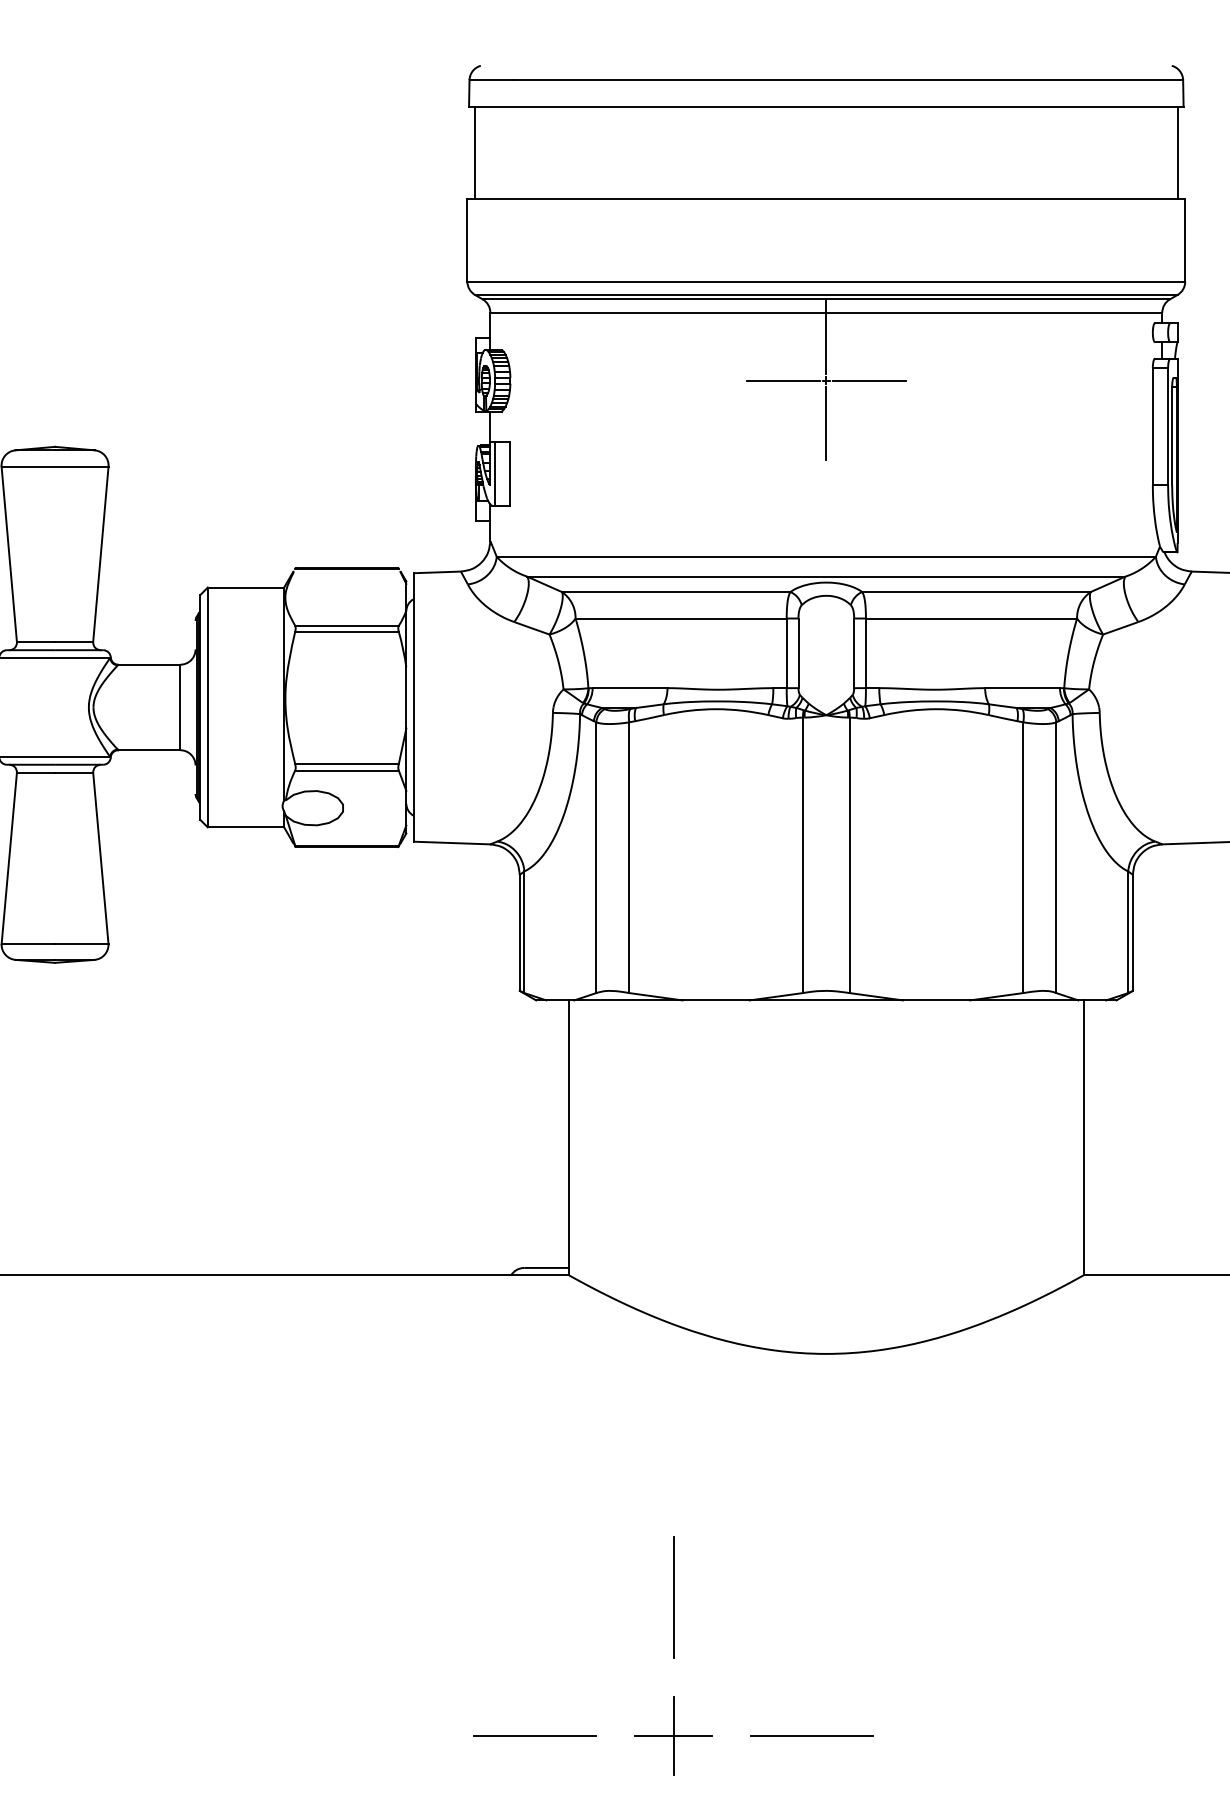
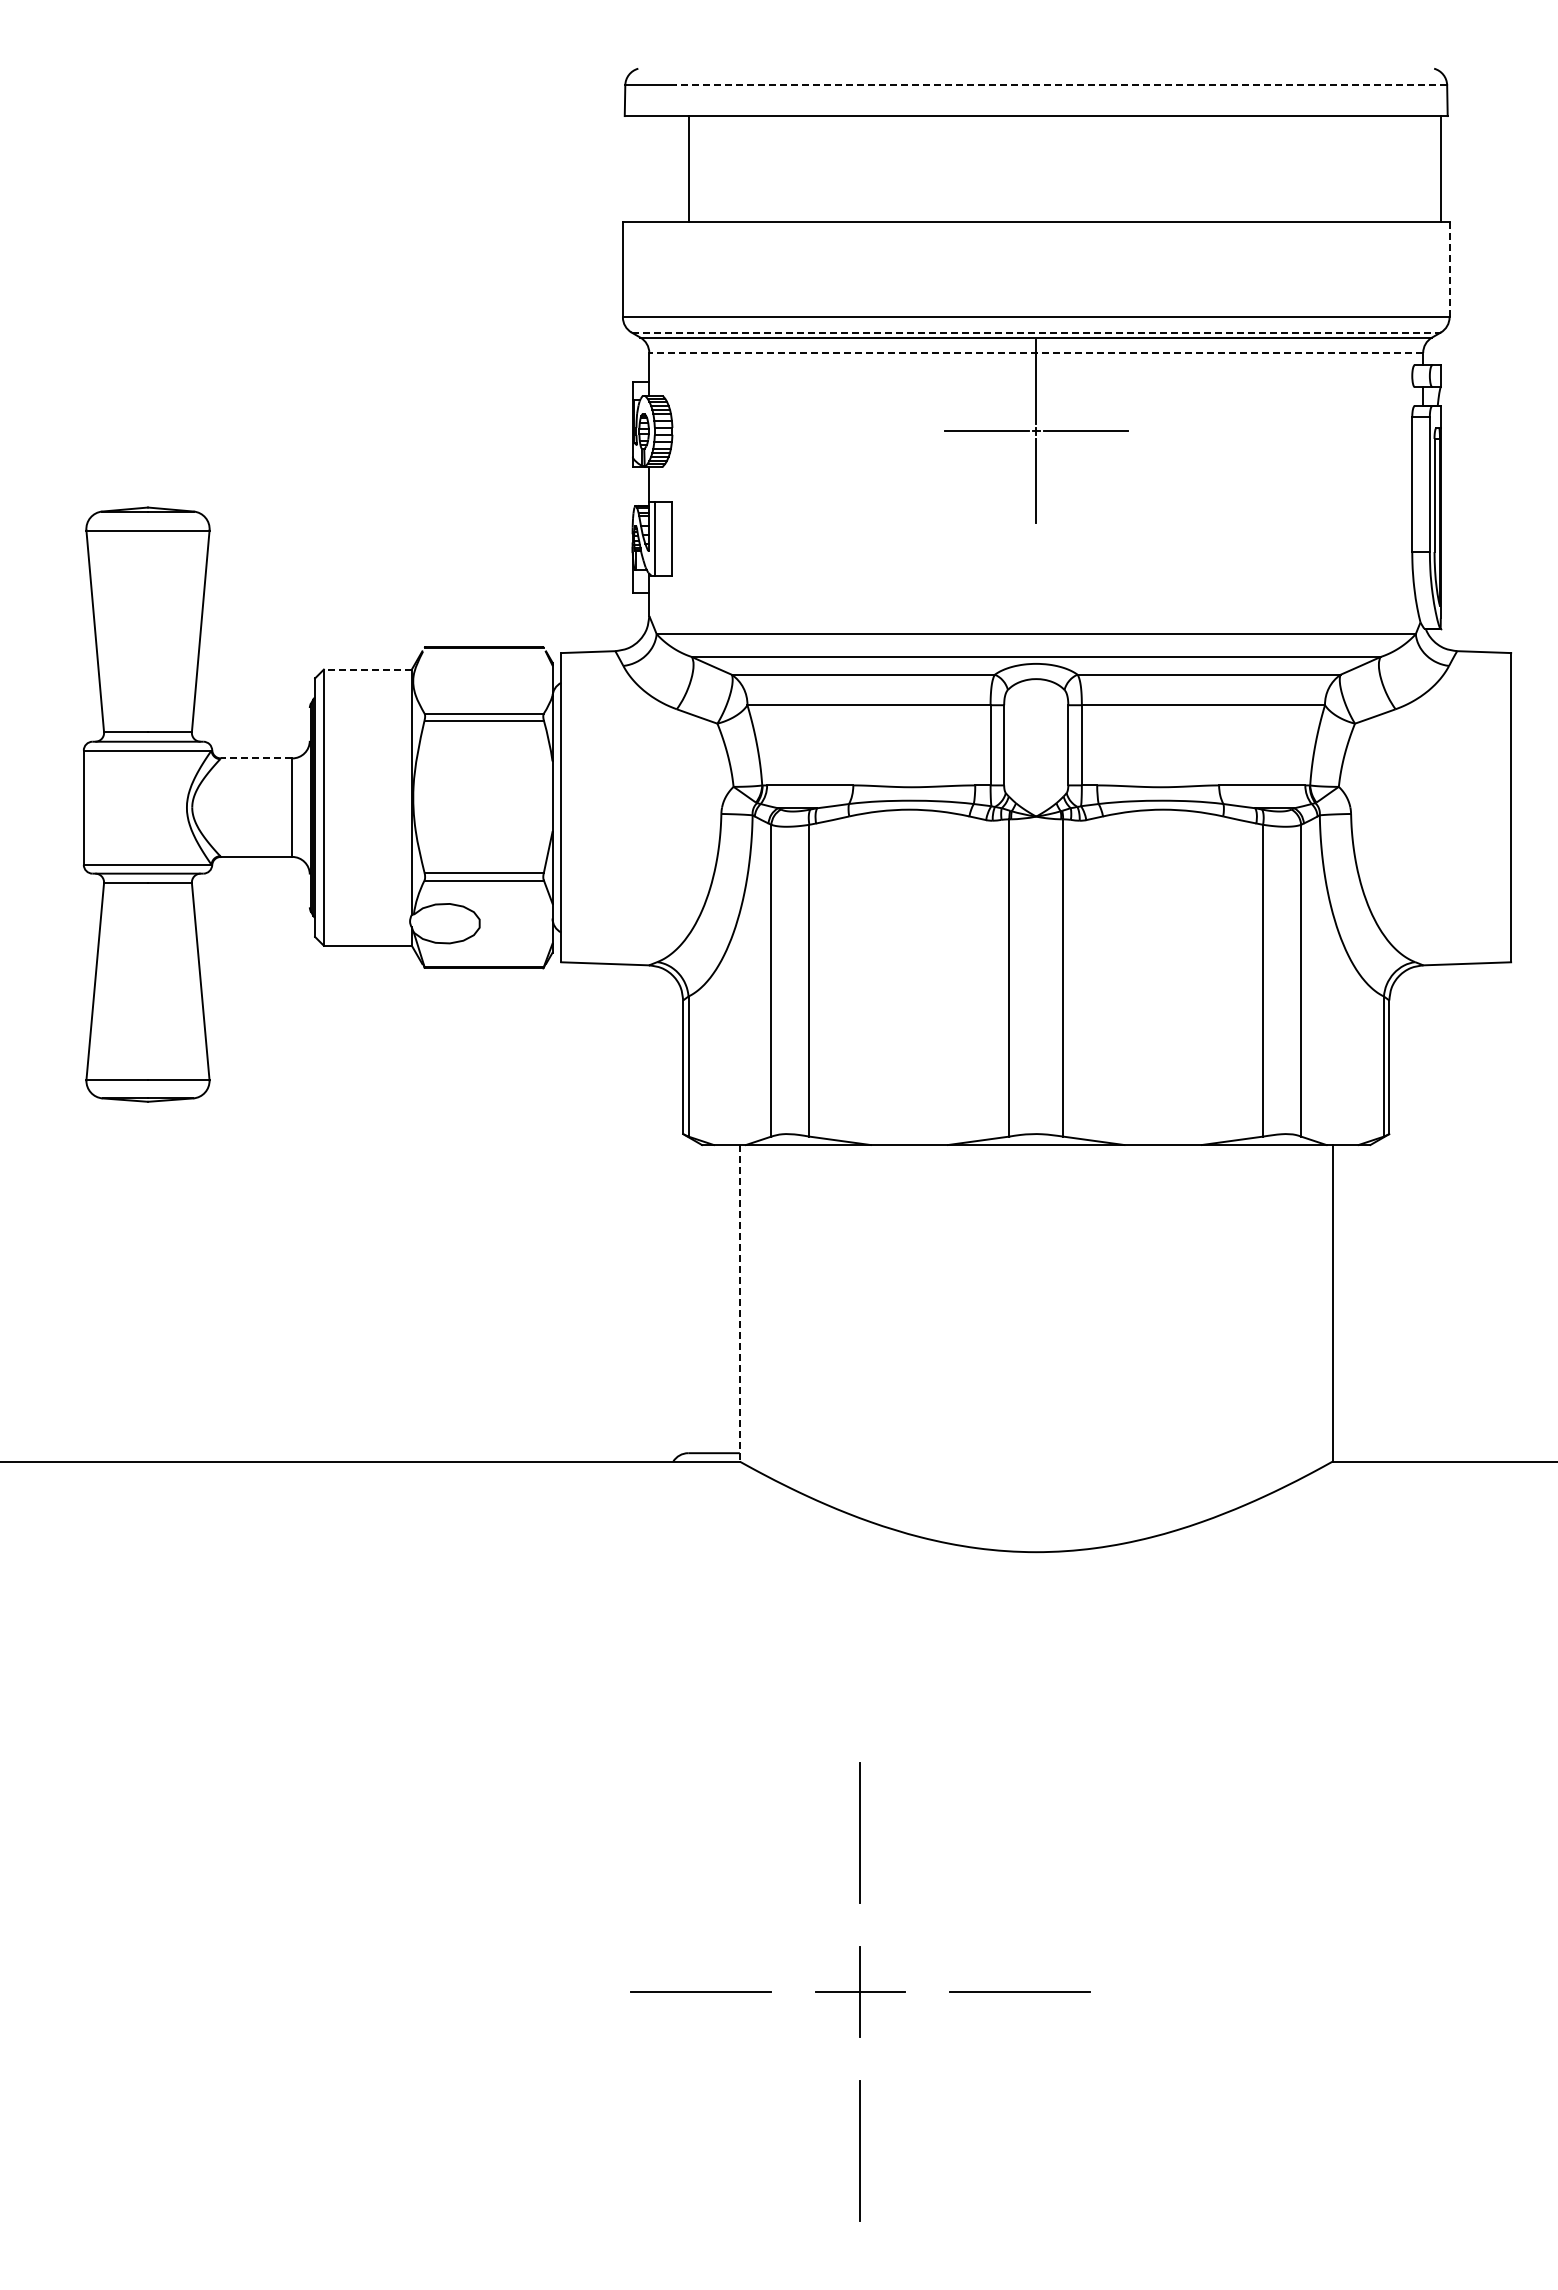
line: (848, 80) -> (1061, 85), solid -> dashed
line: (474, 152) -> (688, 168), moved
line: (1185, 240) -> (1449, 269), solid -> dashed
line: (826, 294) -> (1036, 332), solid -> dashed
line: (826, 312) -> (1036, 352), solid -> dashed
line: (245, 587) -> (367, 669), solid -> dashed
line: (149, 664) -> (256, 758), solid -> dashed
line: (568, 1137) -> (739, 1303), solid -> dashed

